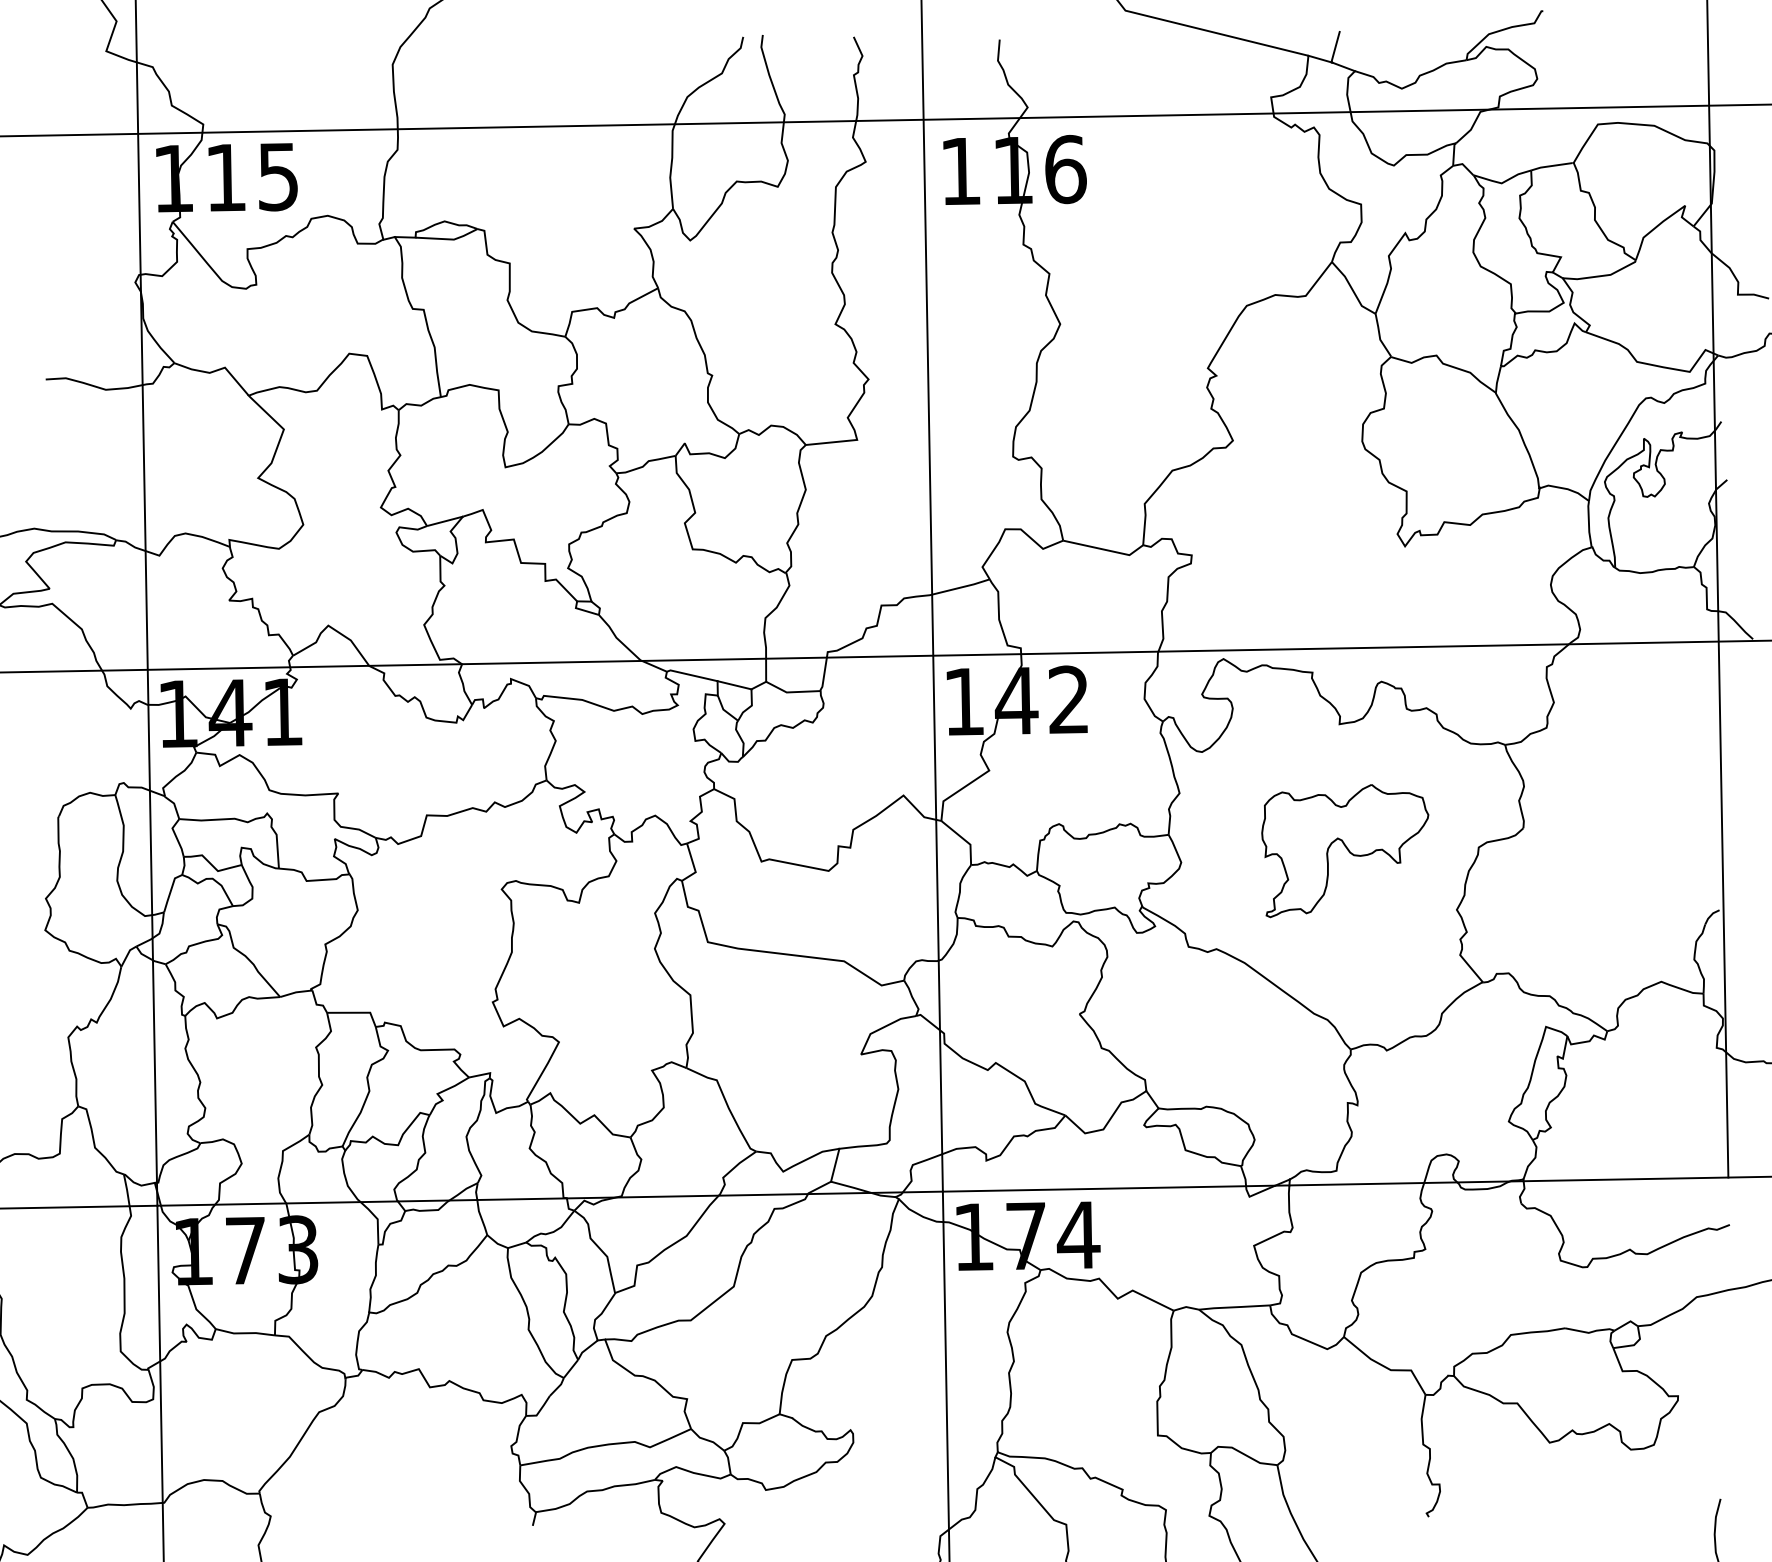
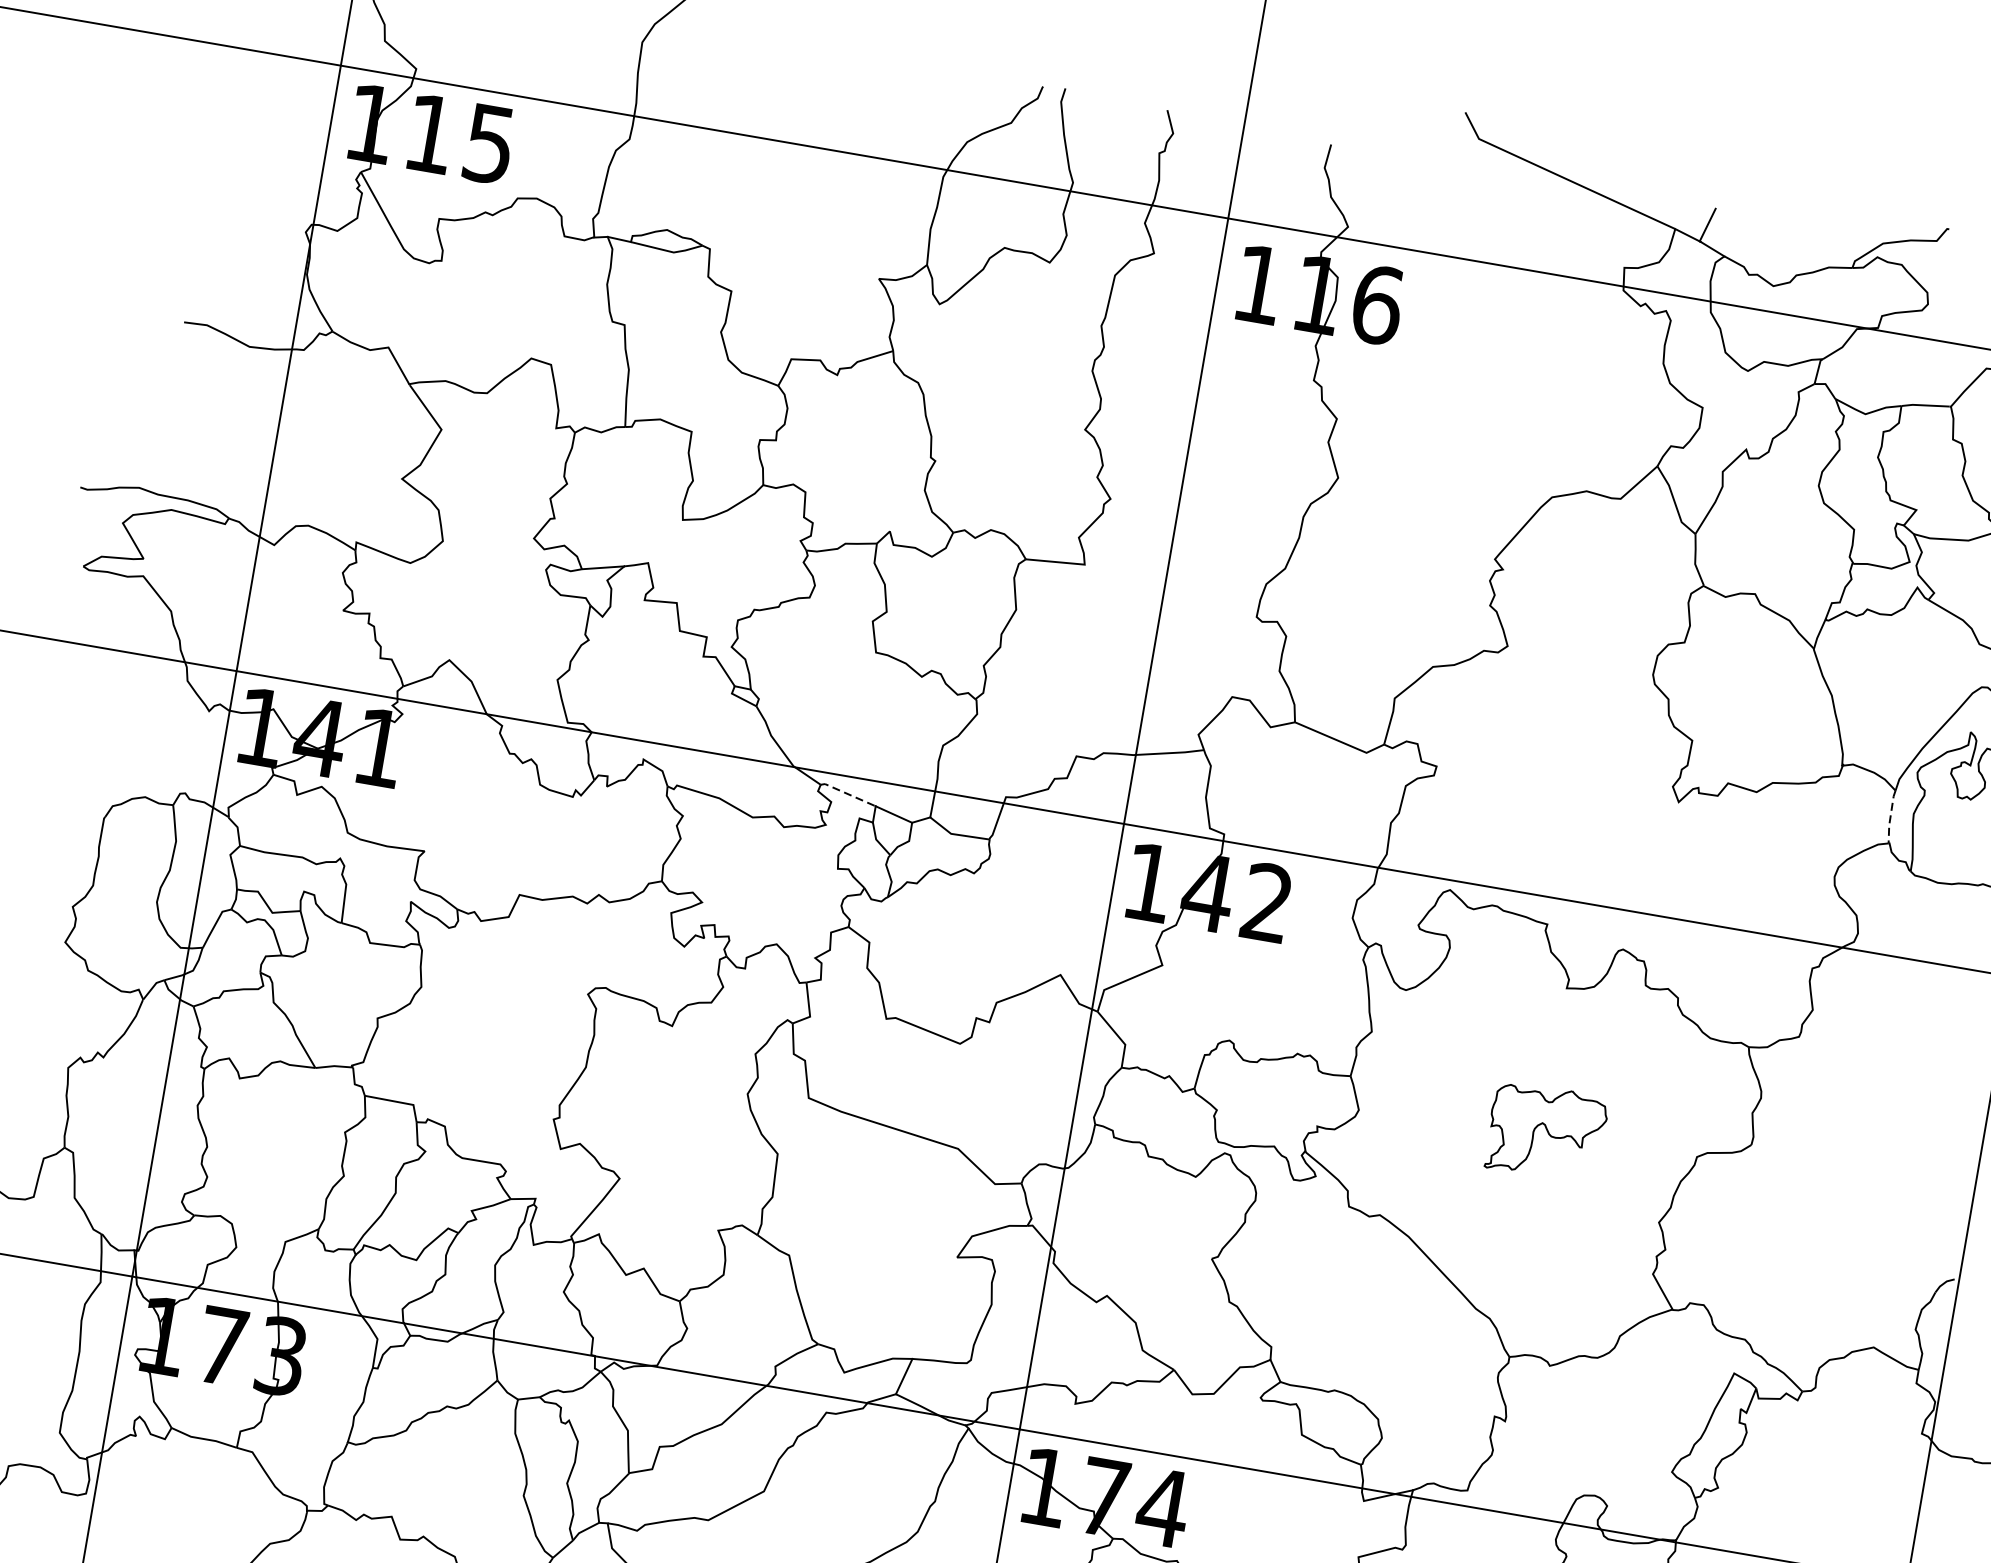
line: (1589, 524) -> (1891, 817), solid -> dashed
line: (691, 675) -> (847, 794), solid -> dashed
part: (1345, 851) -> (1546, 1132), size x0.6

